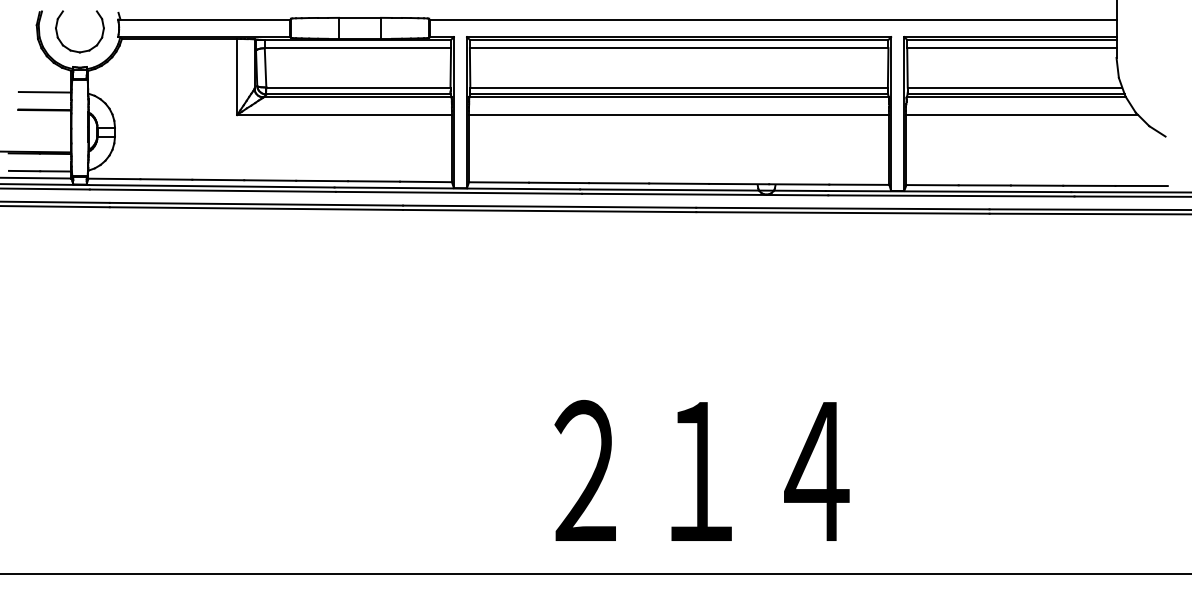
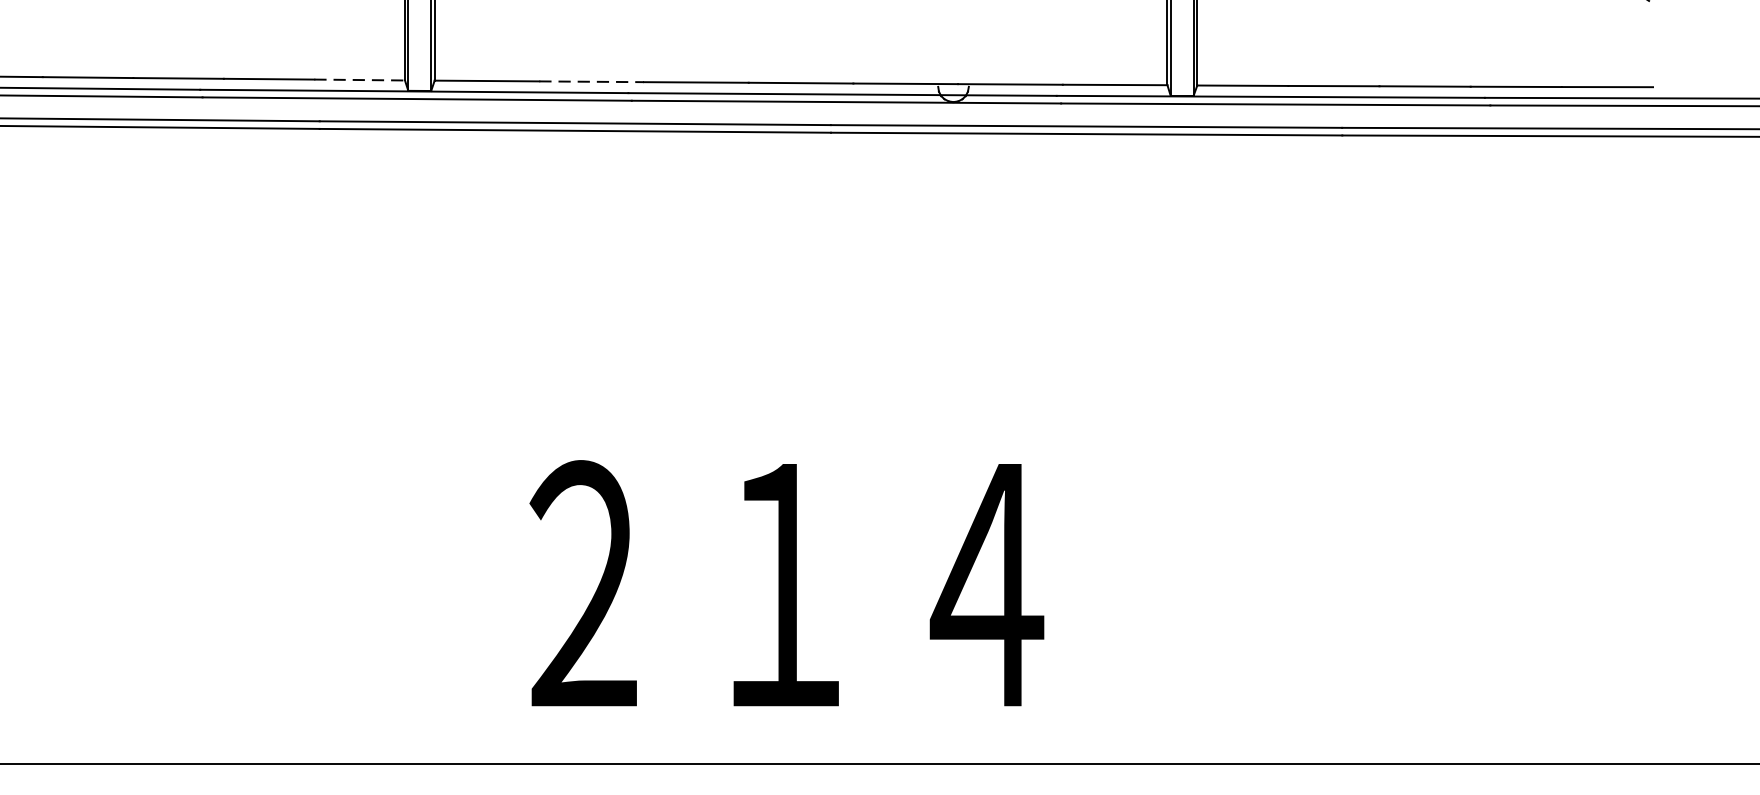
line: (426, 181) -> (360, 79), solid -> dashed
line: (559, 182) -> (592, 81), solid -> dashed
text: (701, 470) -> (785, 583), moved

